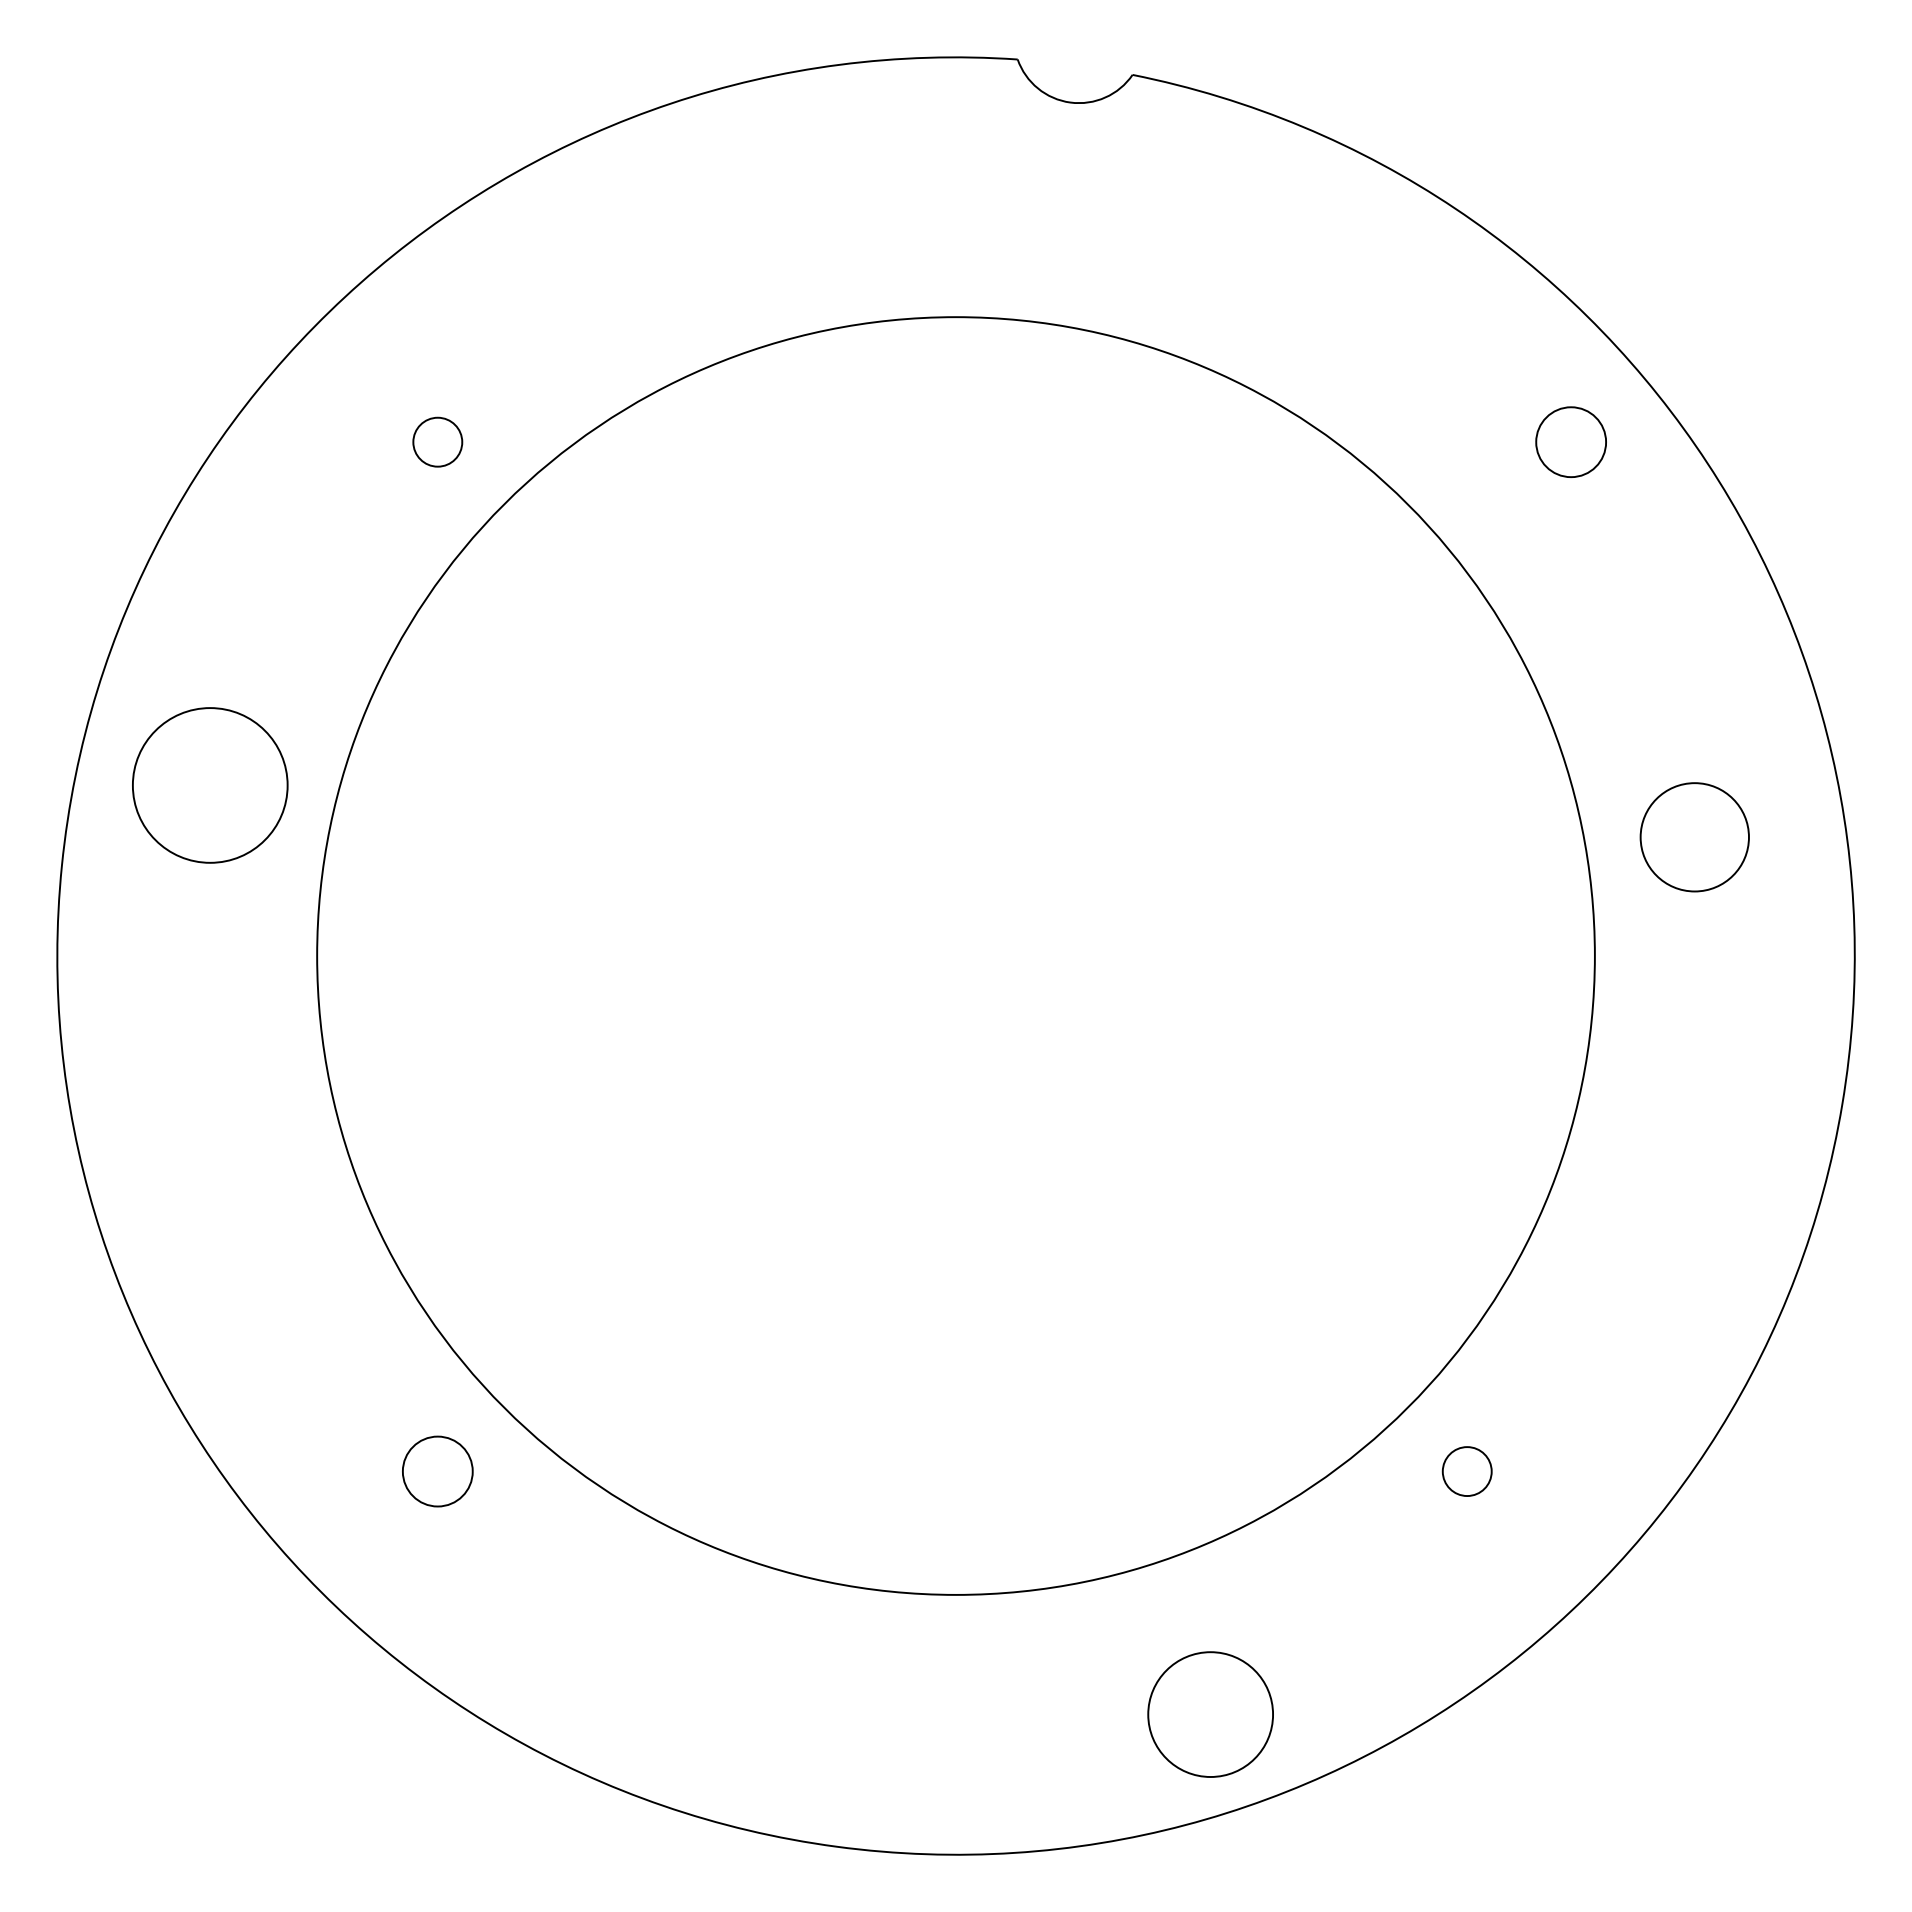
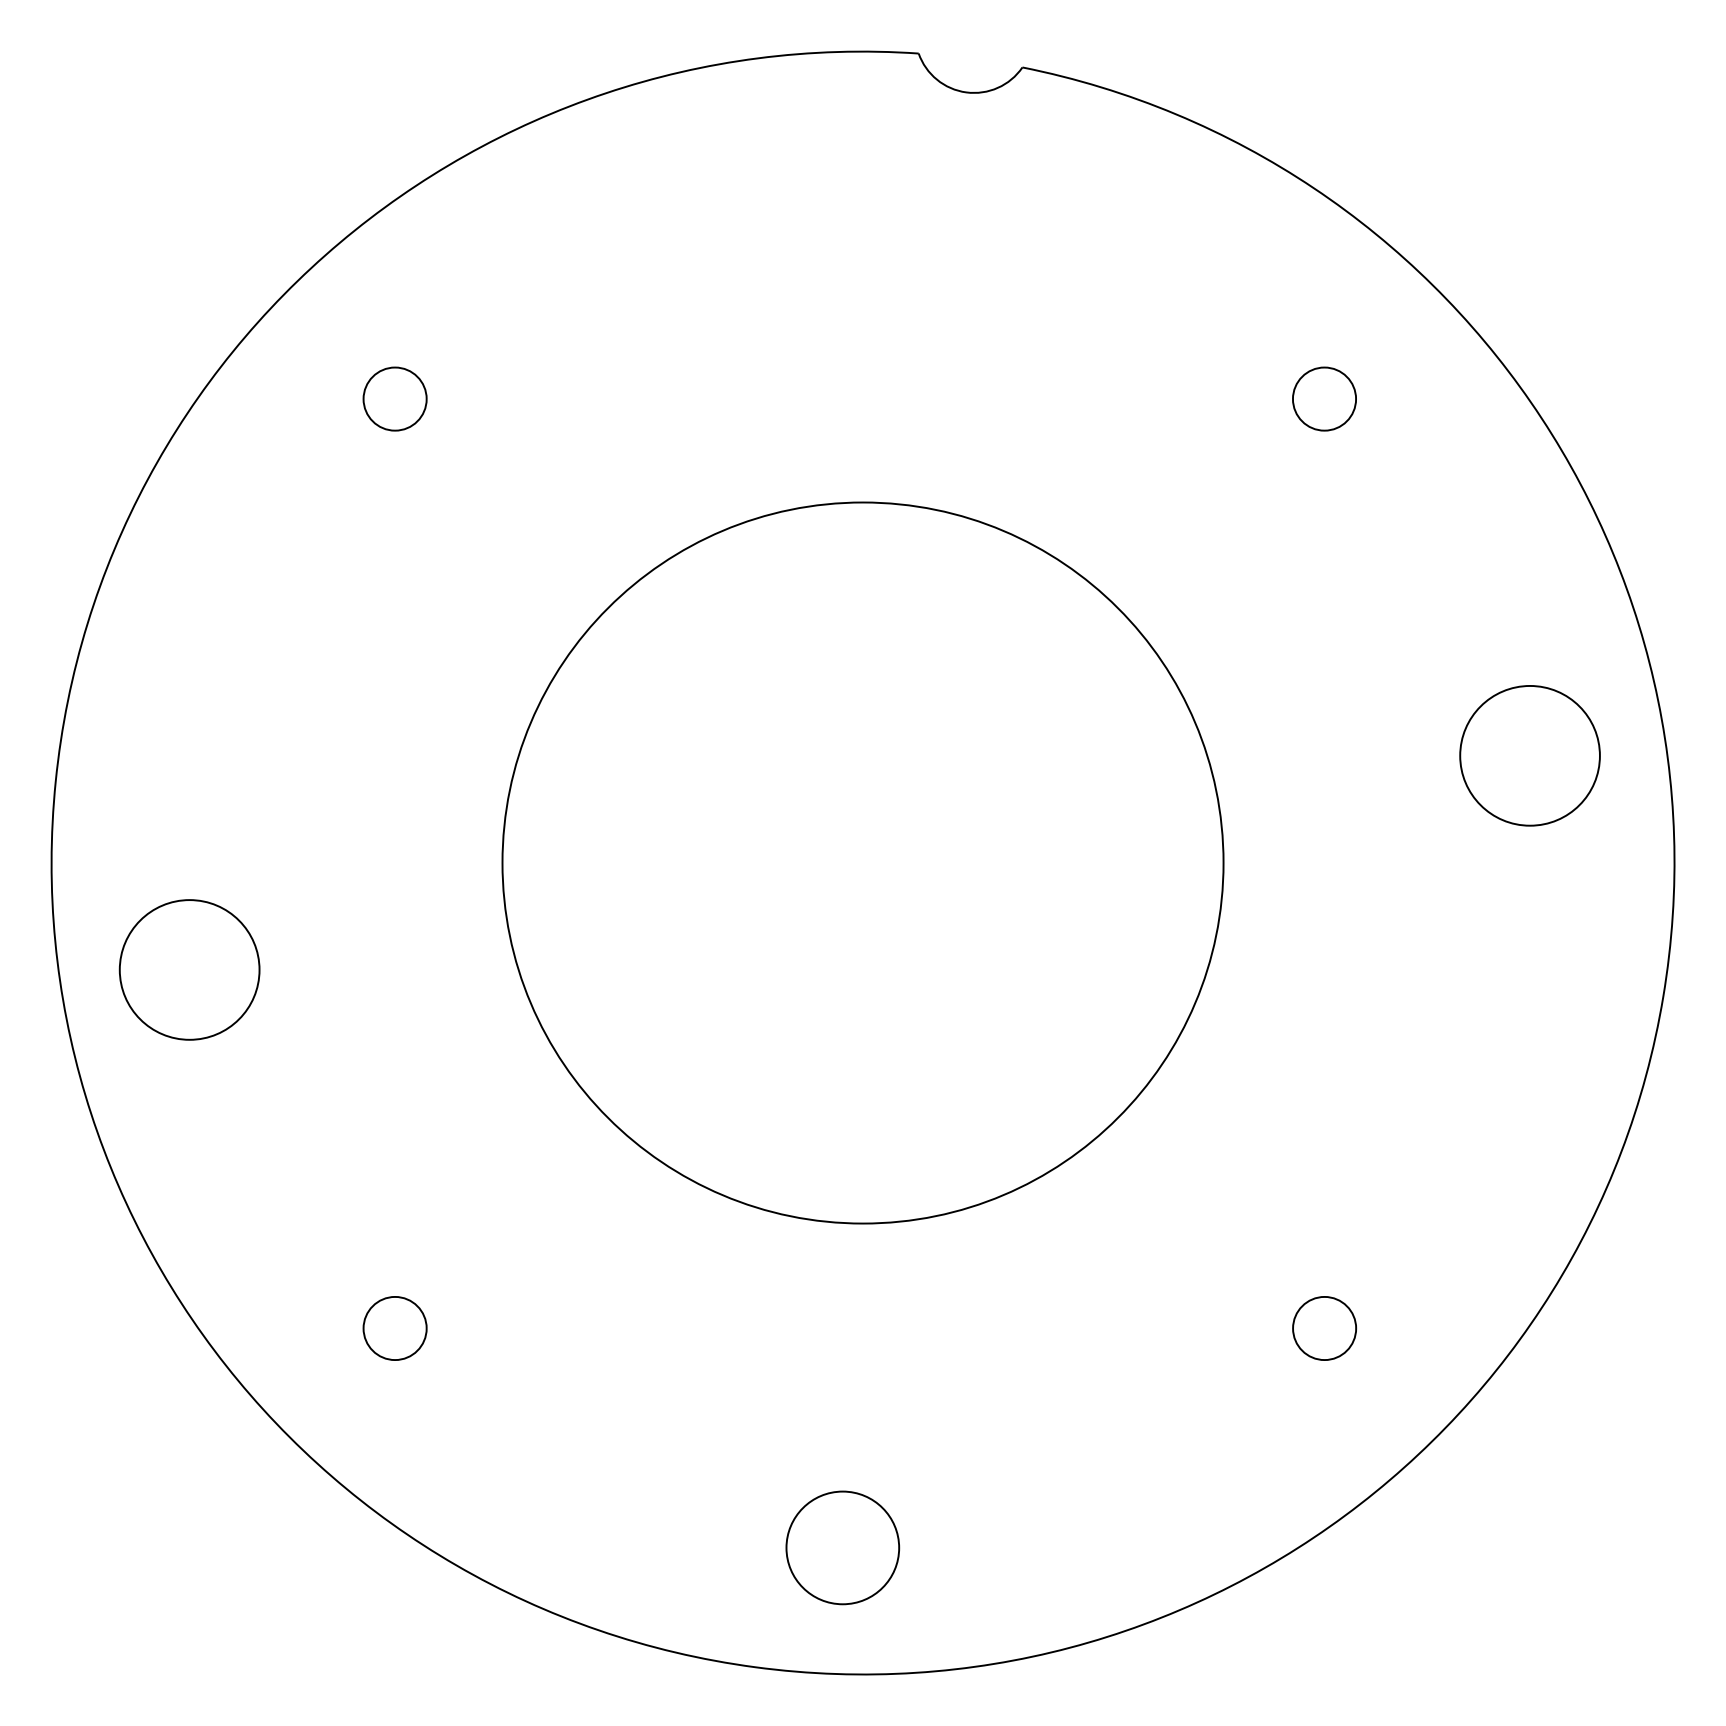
circle: (1570, 441) -> (1323, 398), moved
circle: (437, 442) -> (394, 399), size x1.43
circle: (210, 785) -> (189, 969), moved
circle: (1694, 836) -> (1529, 755), size x1.43
circle: (955, 955) -> (862, 862), size x0.62
circle: (1467, 1471) -> (1324, 1328), size x1.43
circle: (1210, 1714) -> (842, 1547), moved

